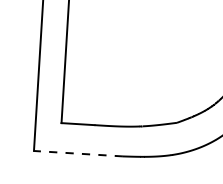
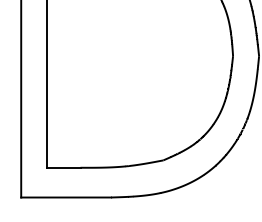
line: (78, 153) -> (66, 197), dashed -> solid

